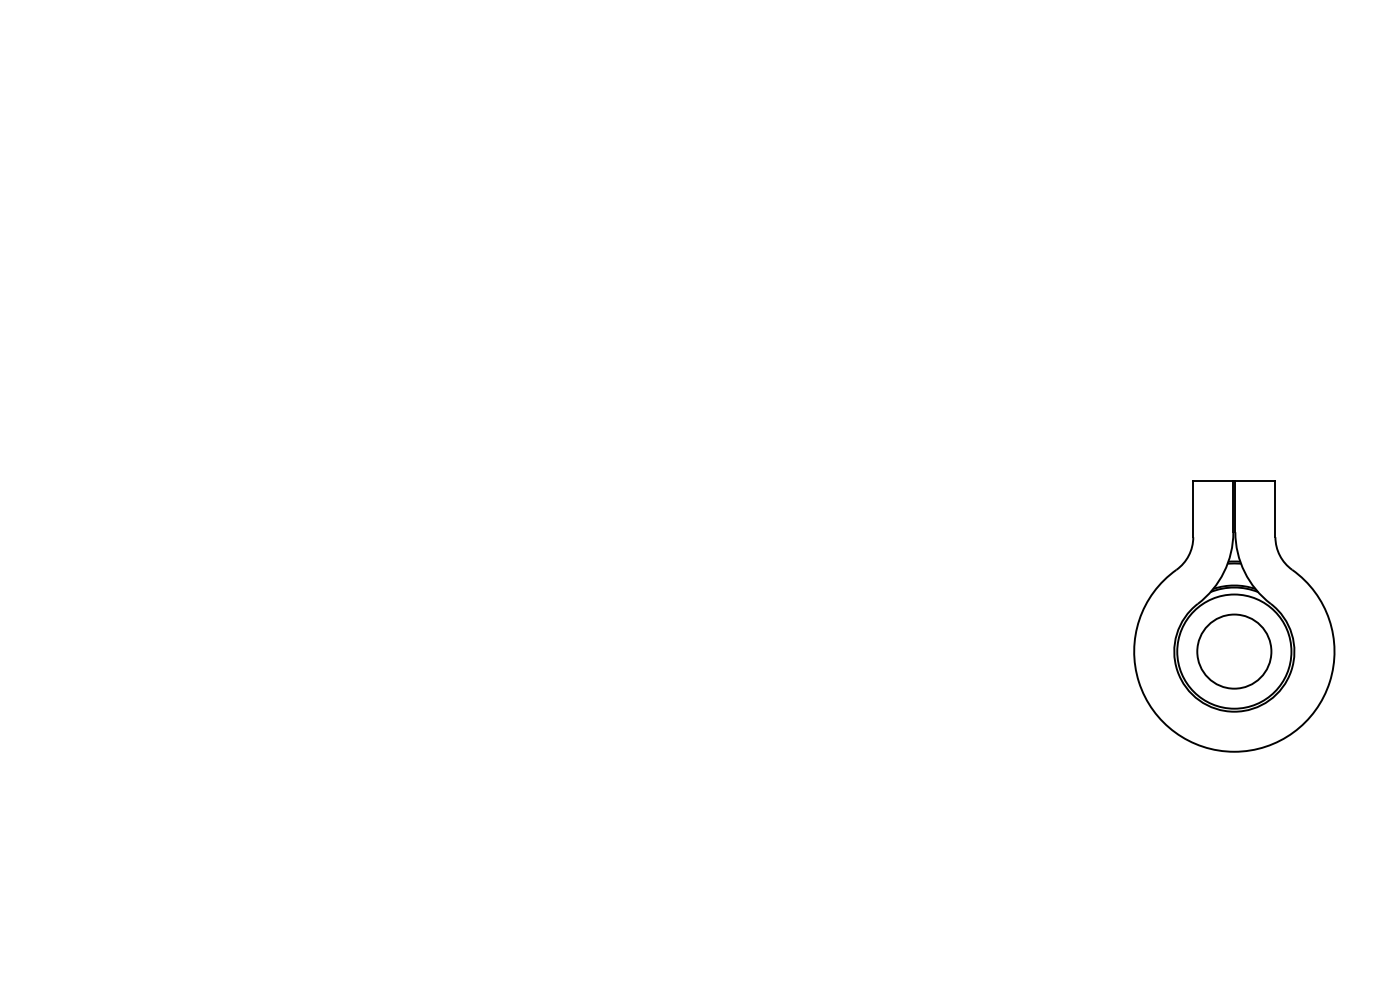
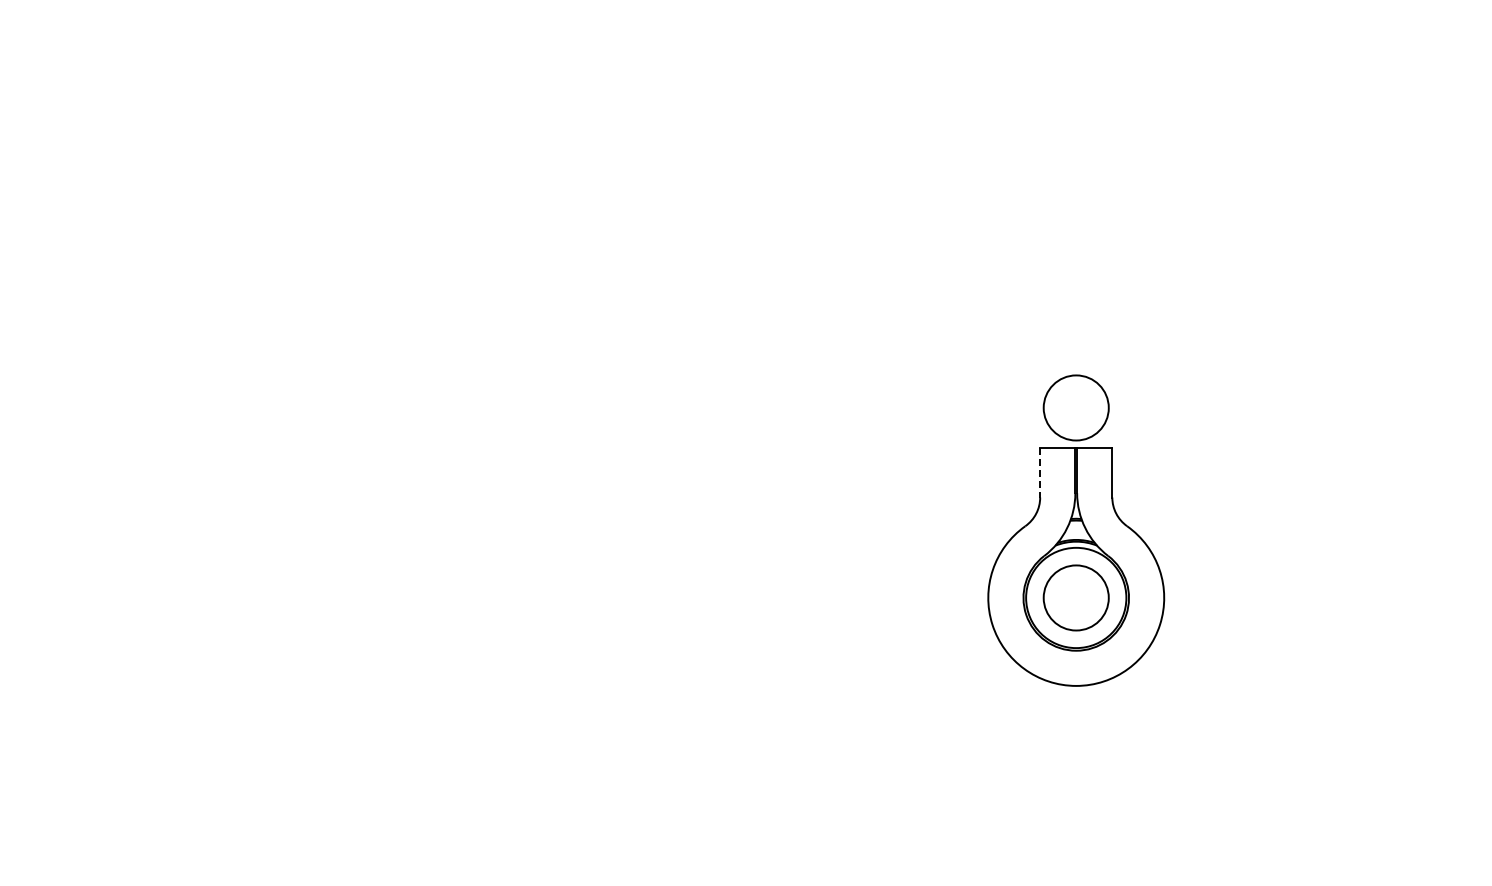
circle: (1233, 434) -> (1075, 407), added
line: (1193, 508) -> (1040, 472), solid -> dashed

